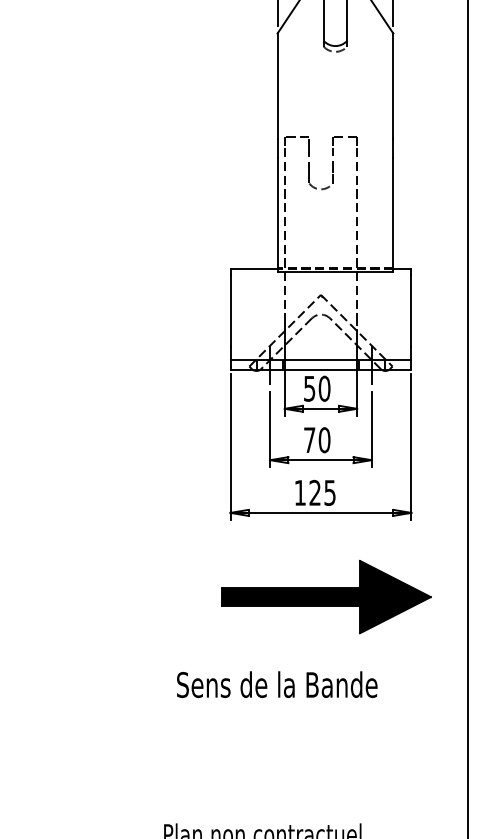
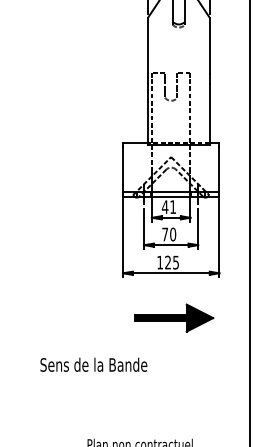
text: (315, 389) -> (168, 207), 50 -> 41
part: (327, 595) -> (174, 317), size x0.7
text: (276, 684) -> (93, 364), moved

